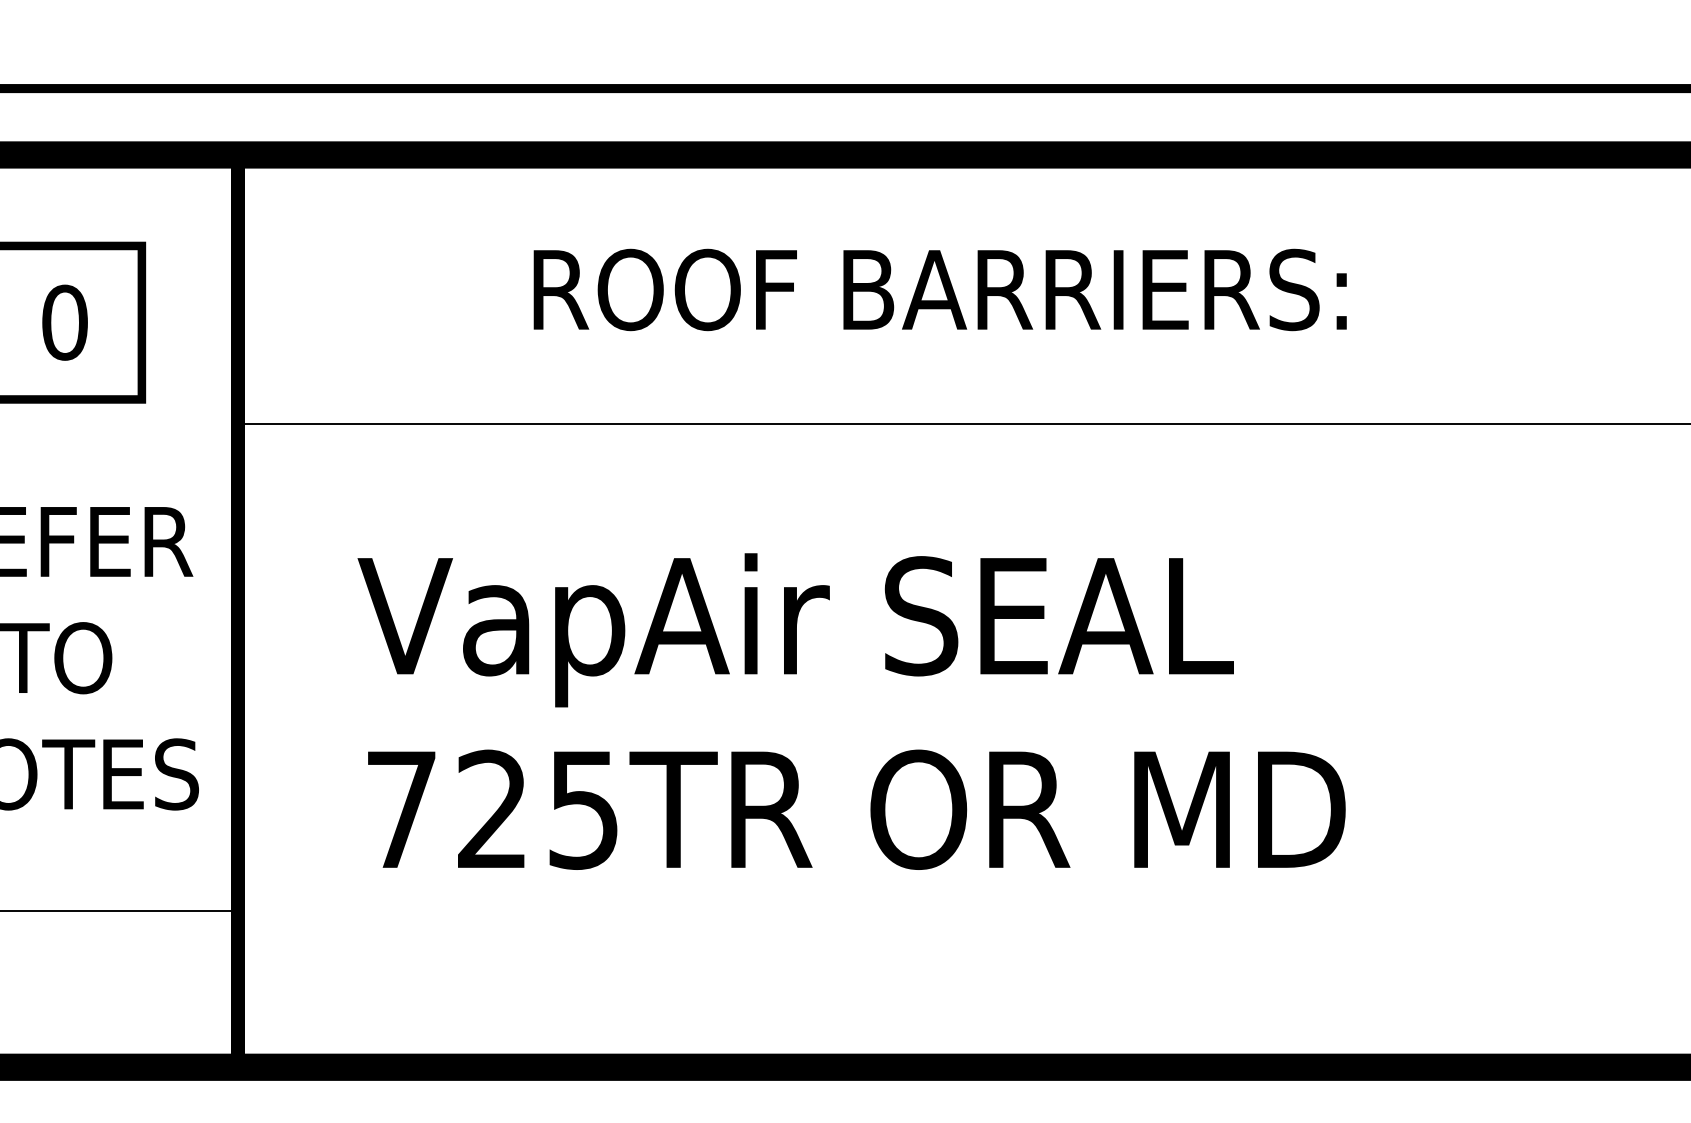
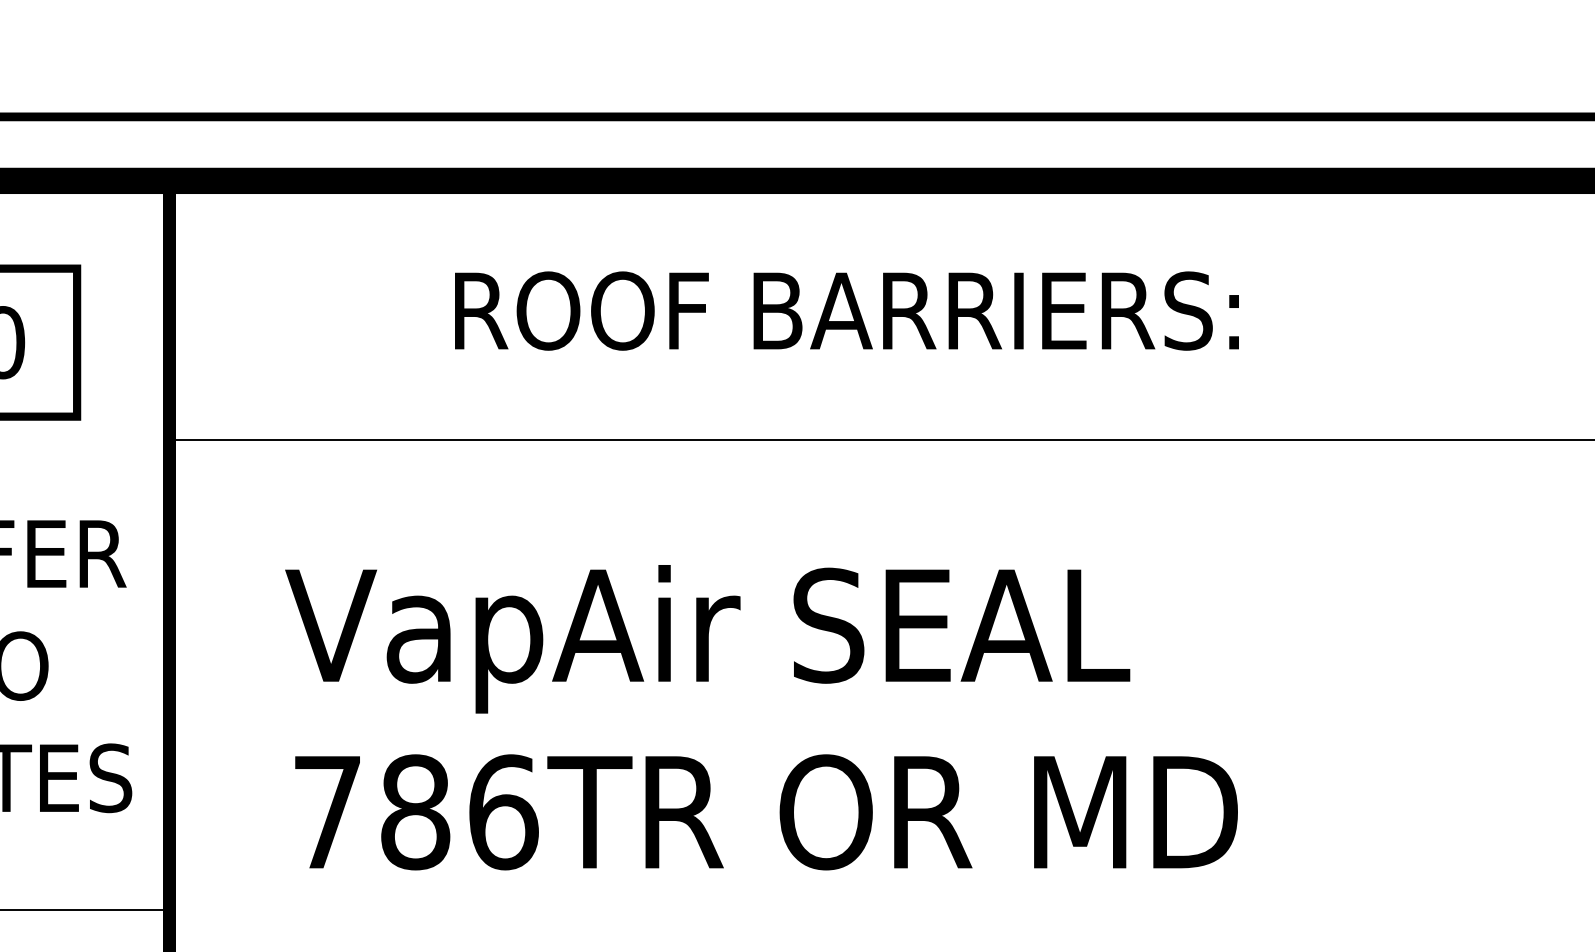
text: (538, 809) -> (459, 812), 725TR -> 786TR

